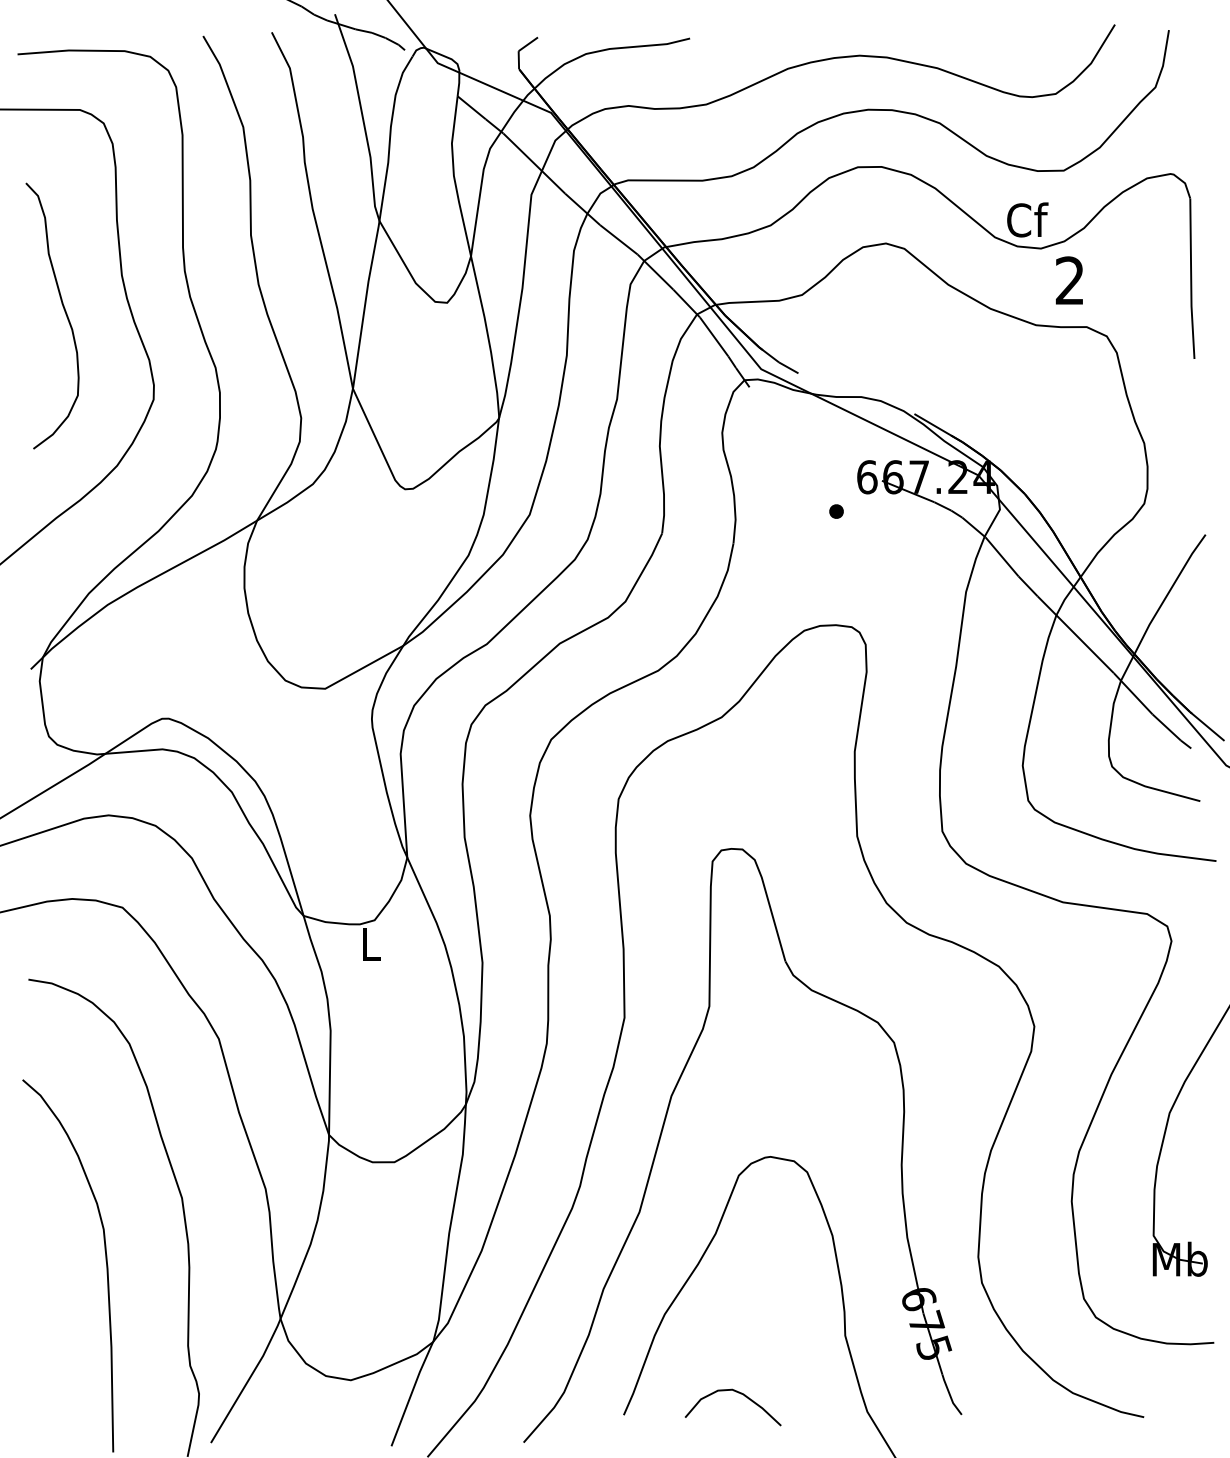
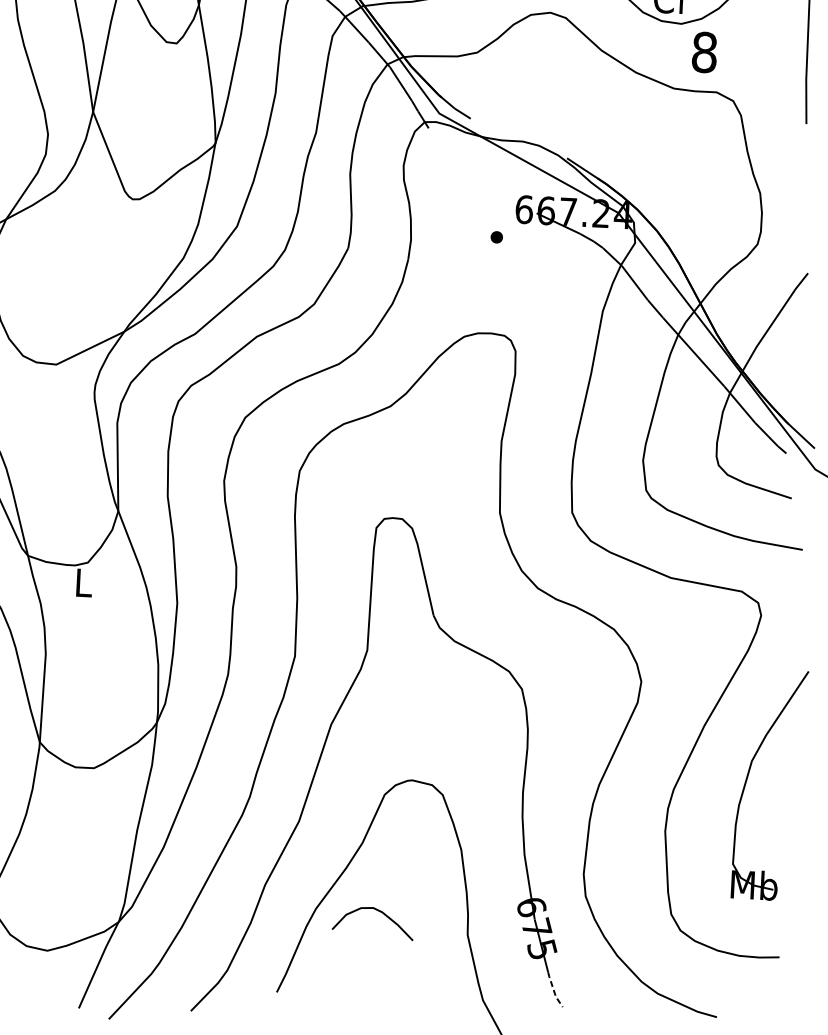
text: (1069, 280) -> (704, 52), 2 -> 8
curve: (738, 1393) -> (378, 911), moved
line: (950, 1395) -> (554, 990), solid -> dashed

